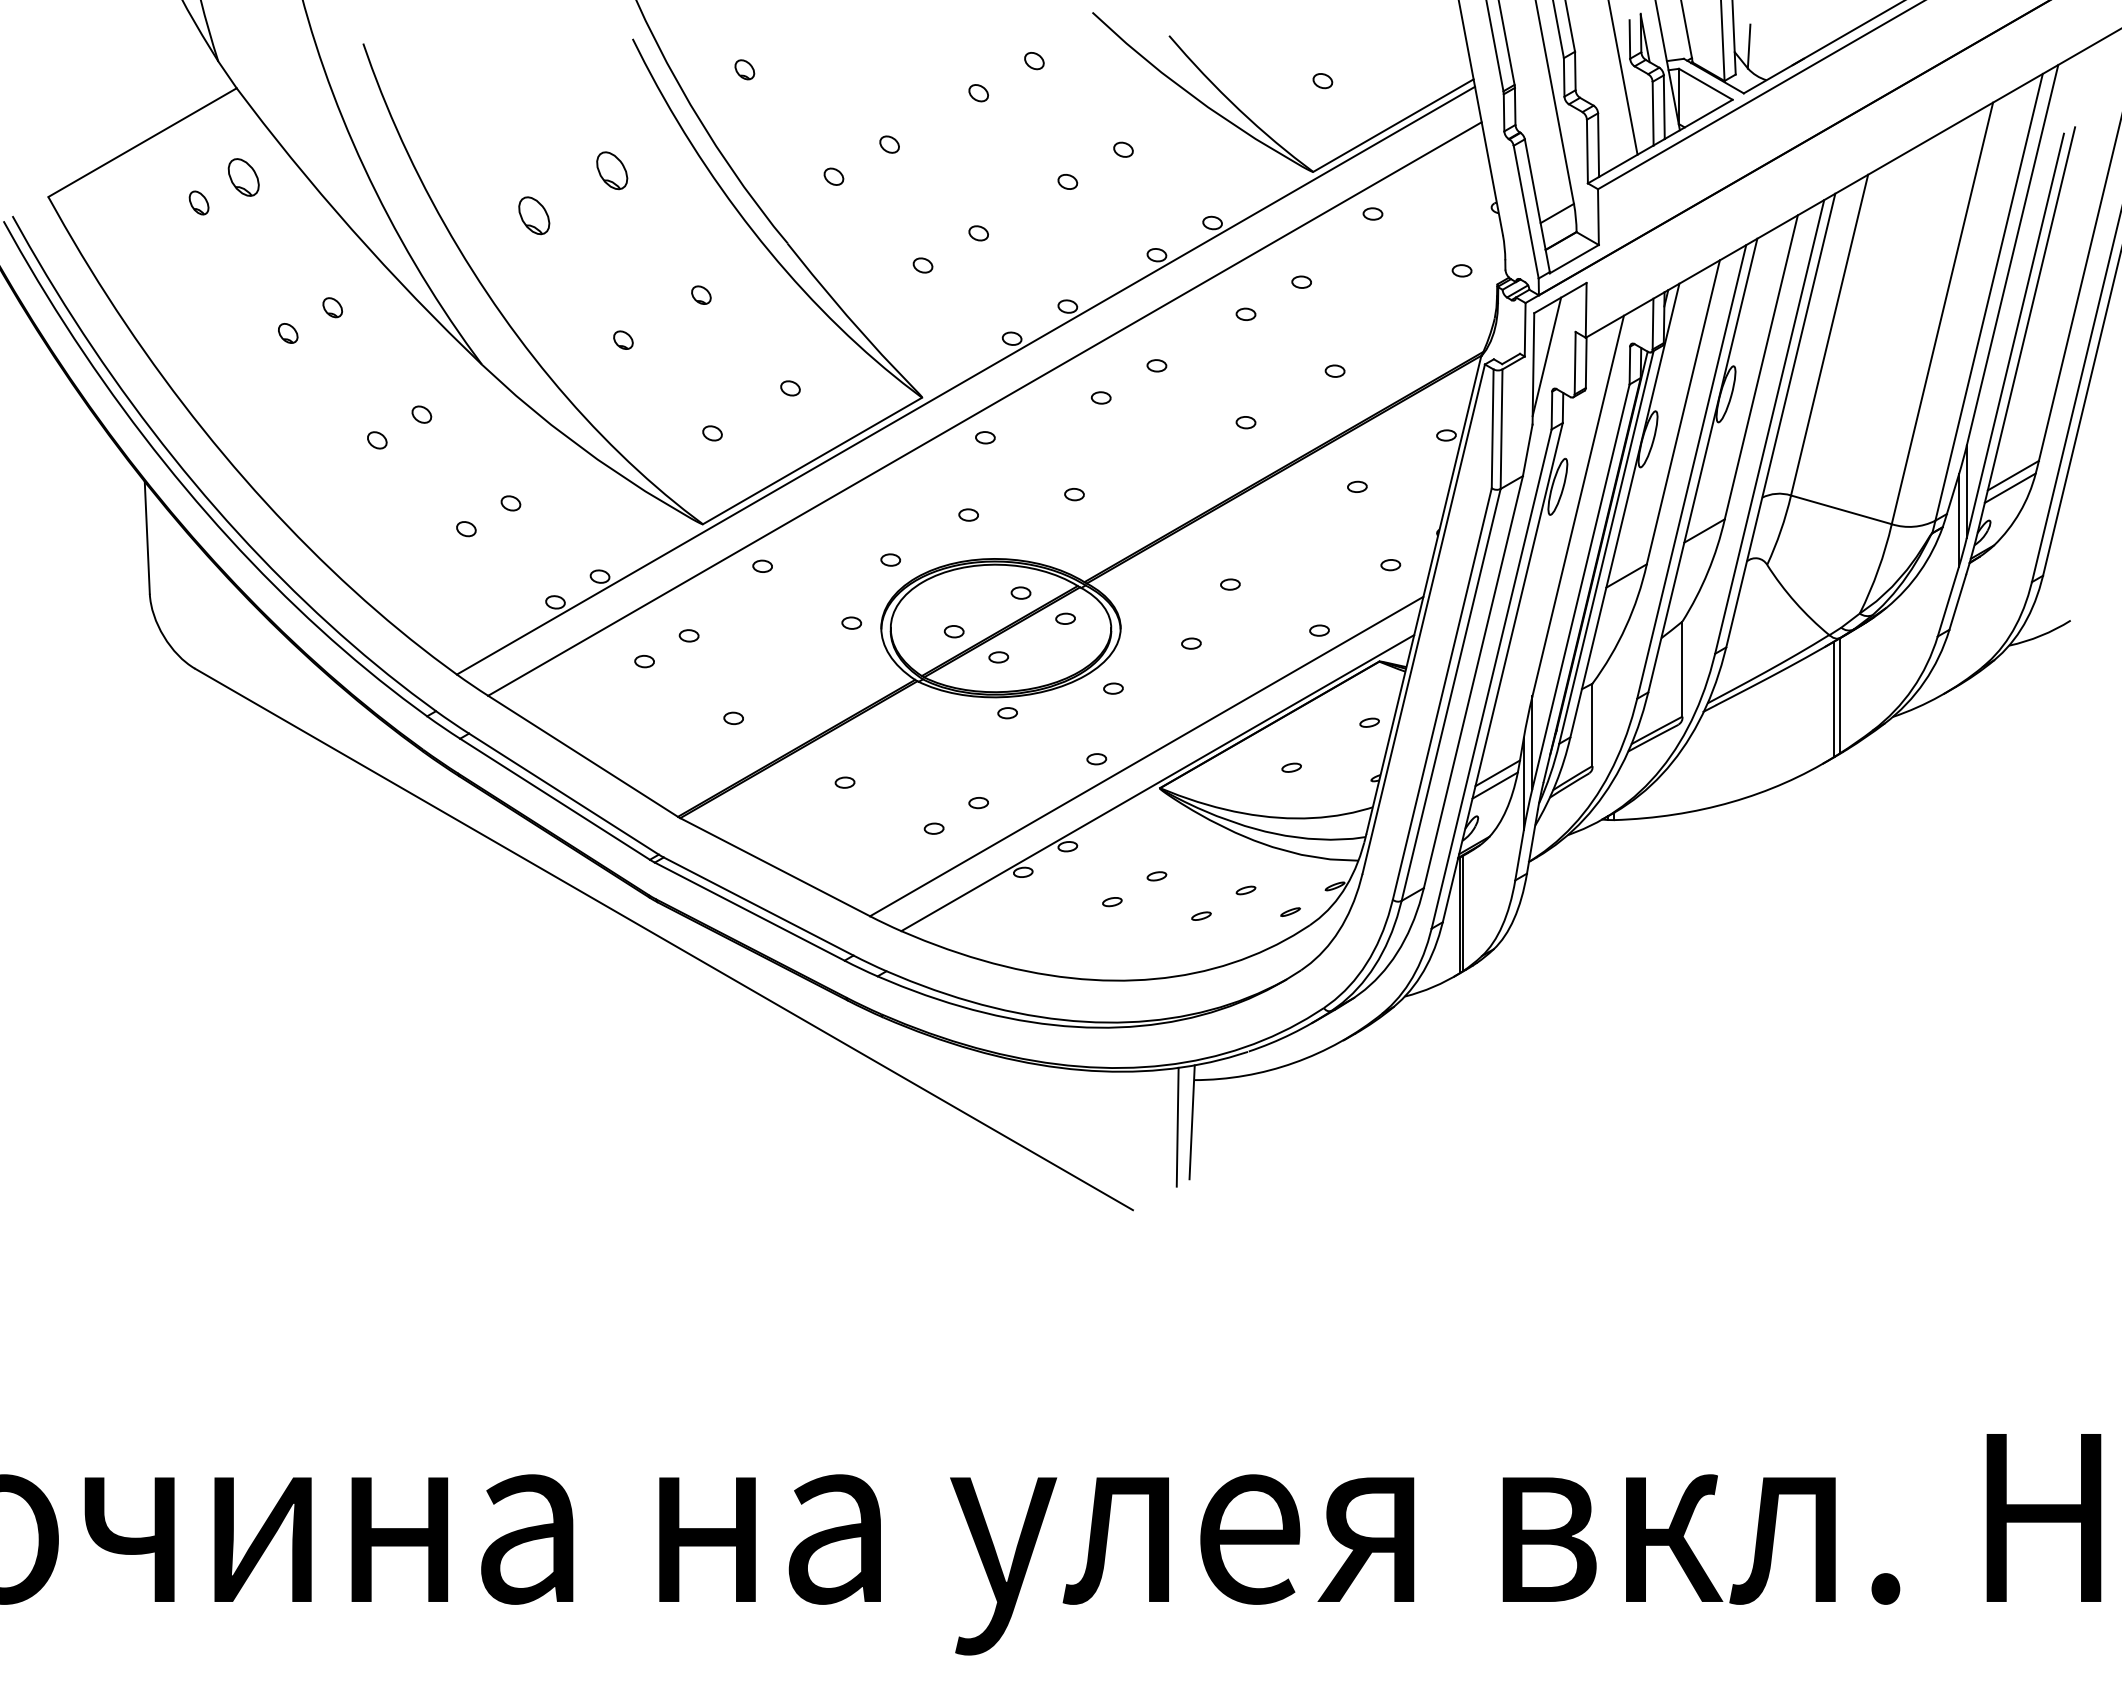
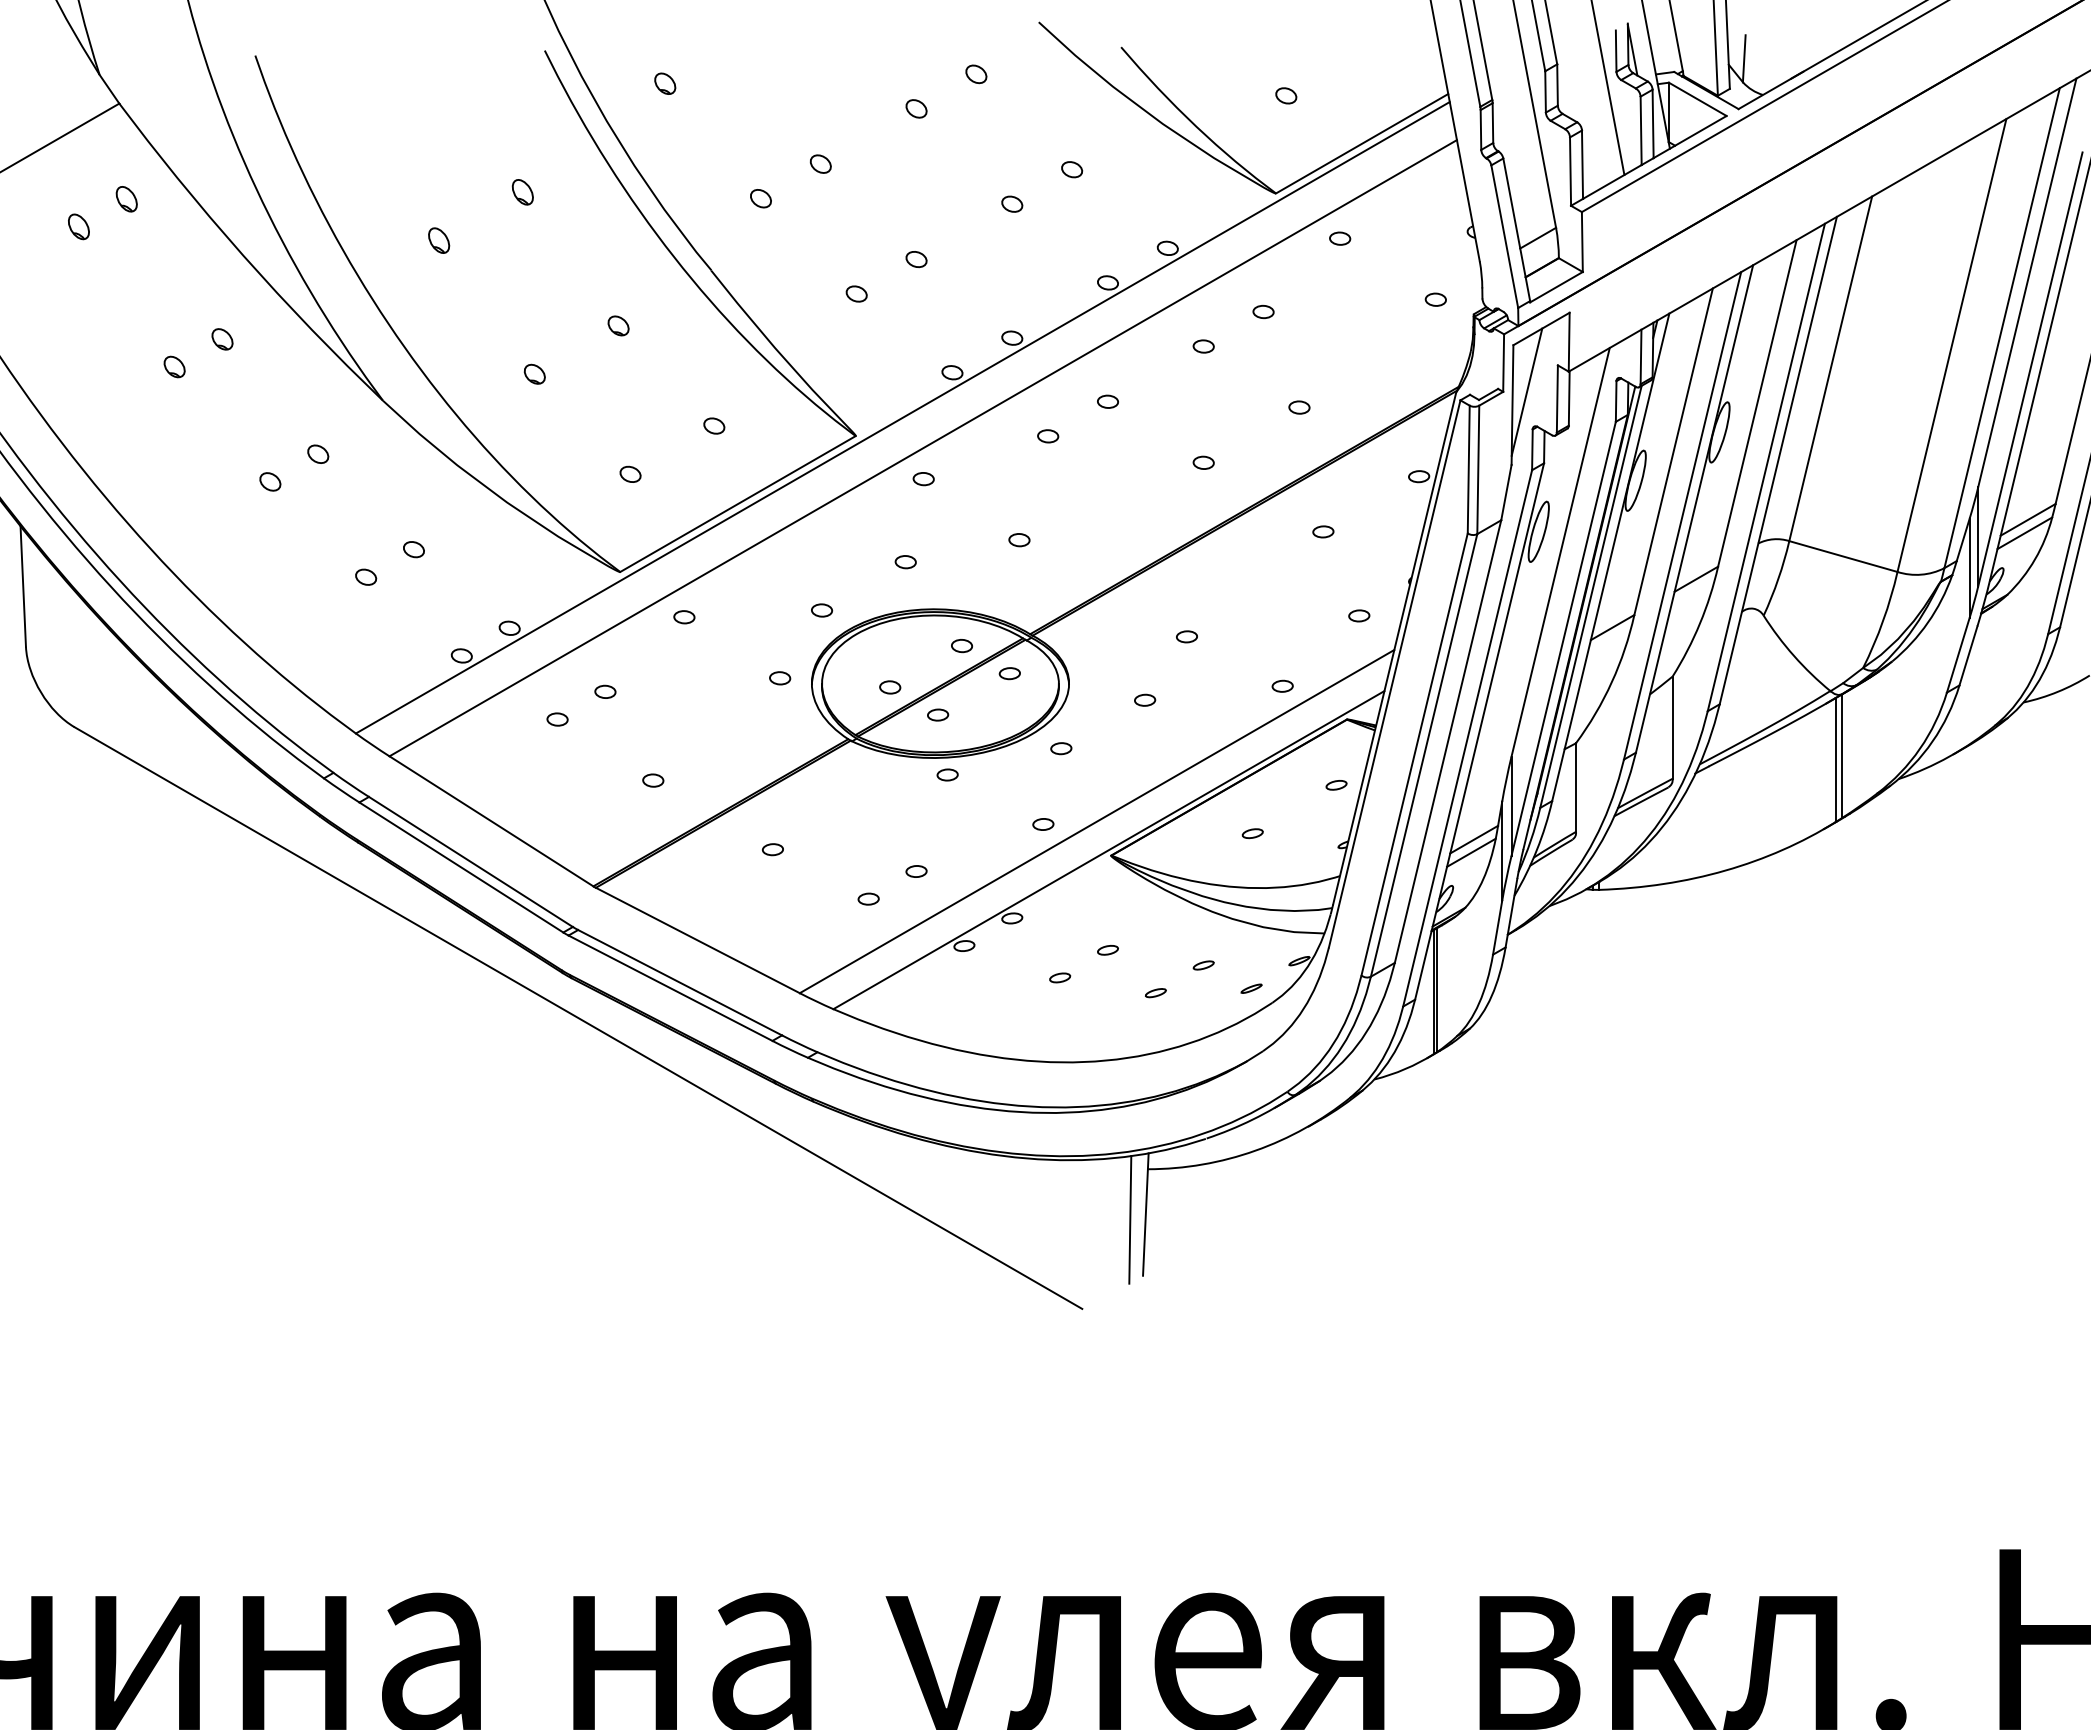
part: (612, 170) -> (523, 191), size x0.62
part: (243, 176) -> (126, 198), size x0.62
part: (534, 215) -> (439, 240), size x0.62

